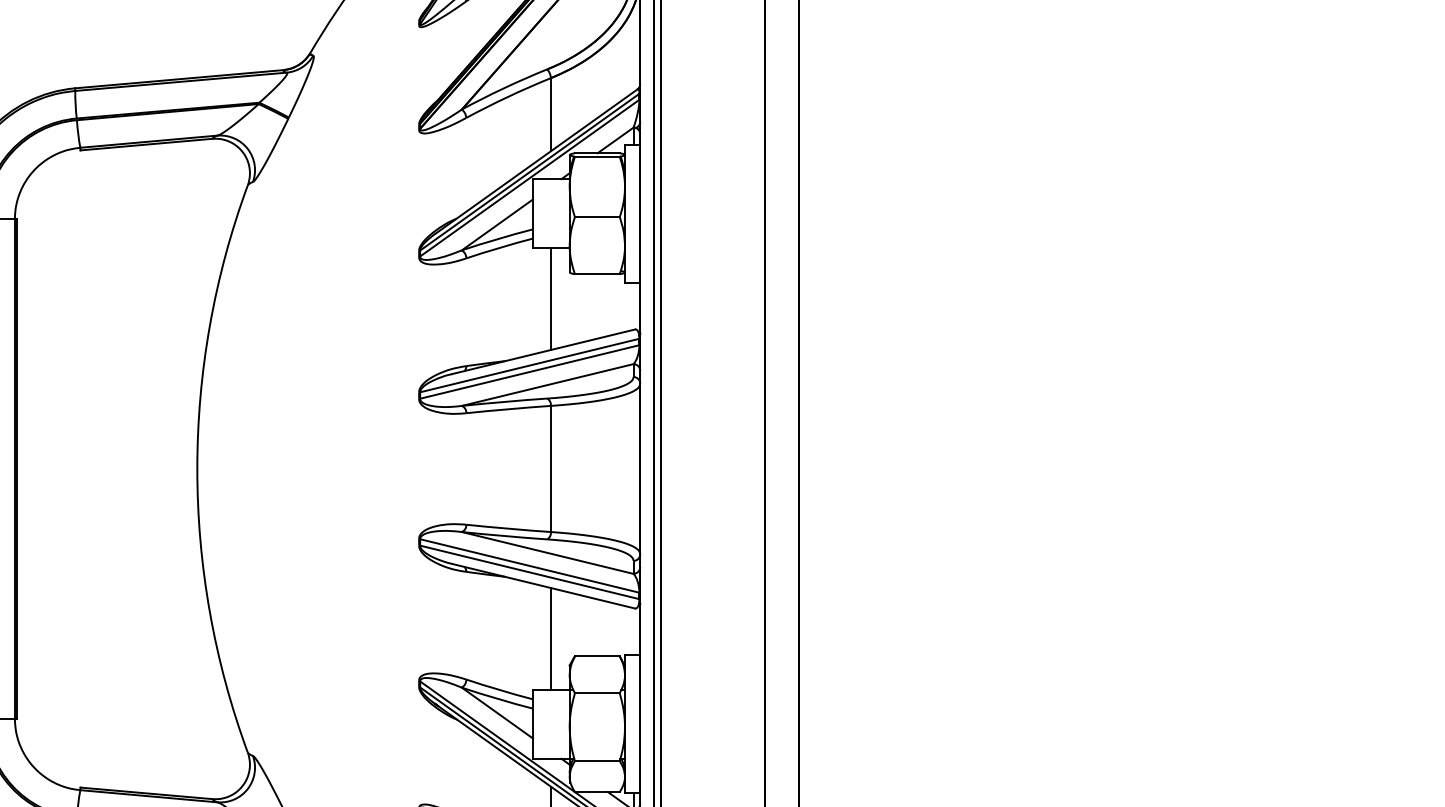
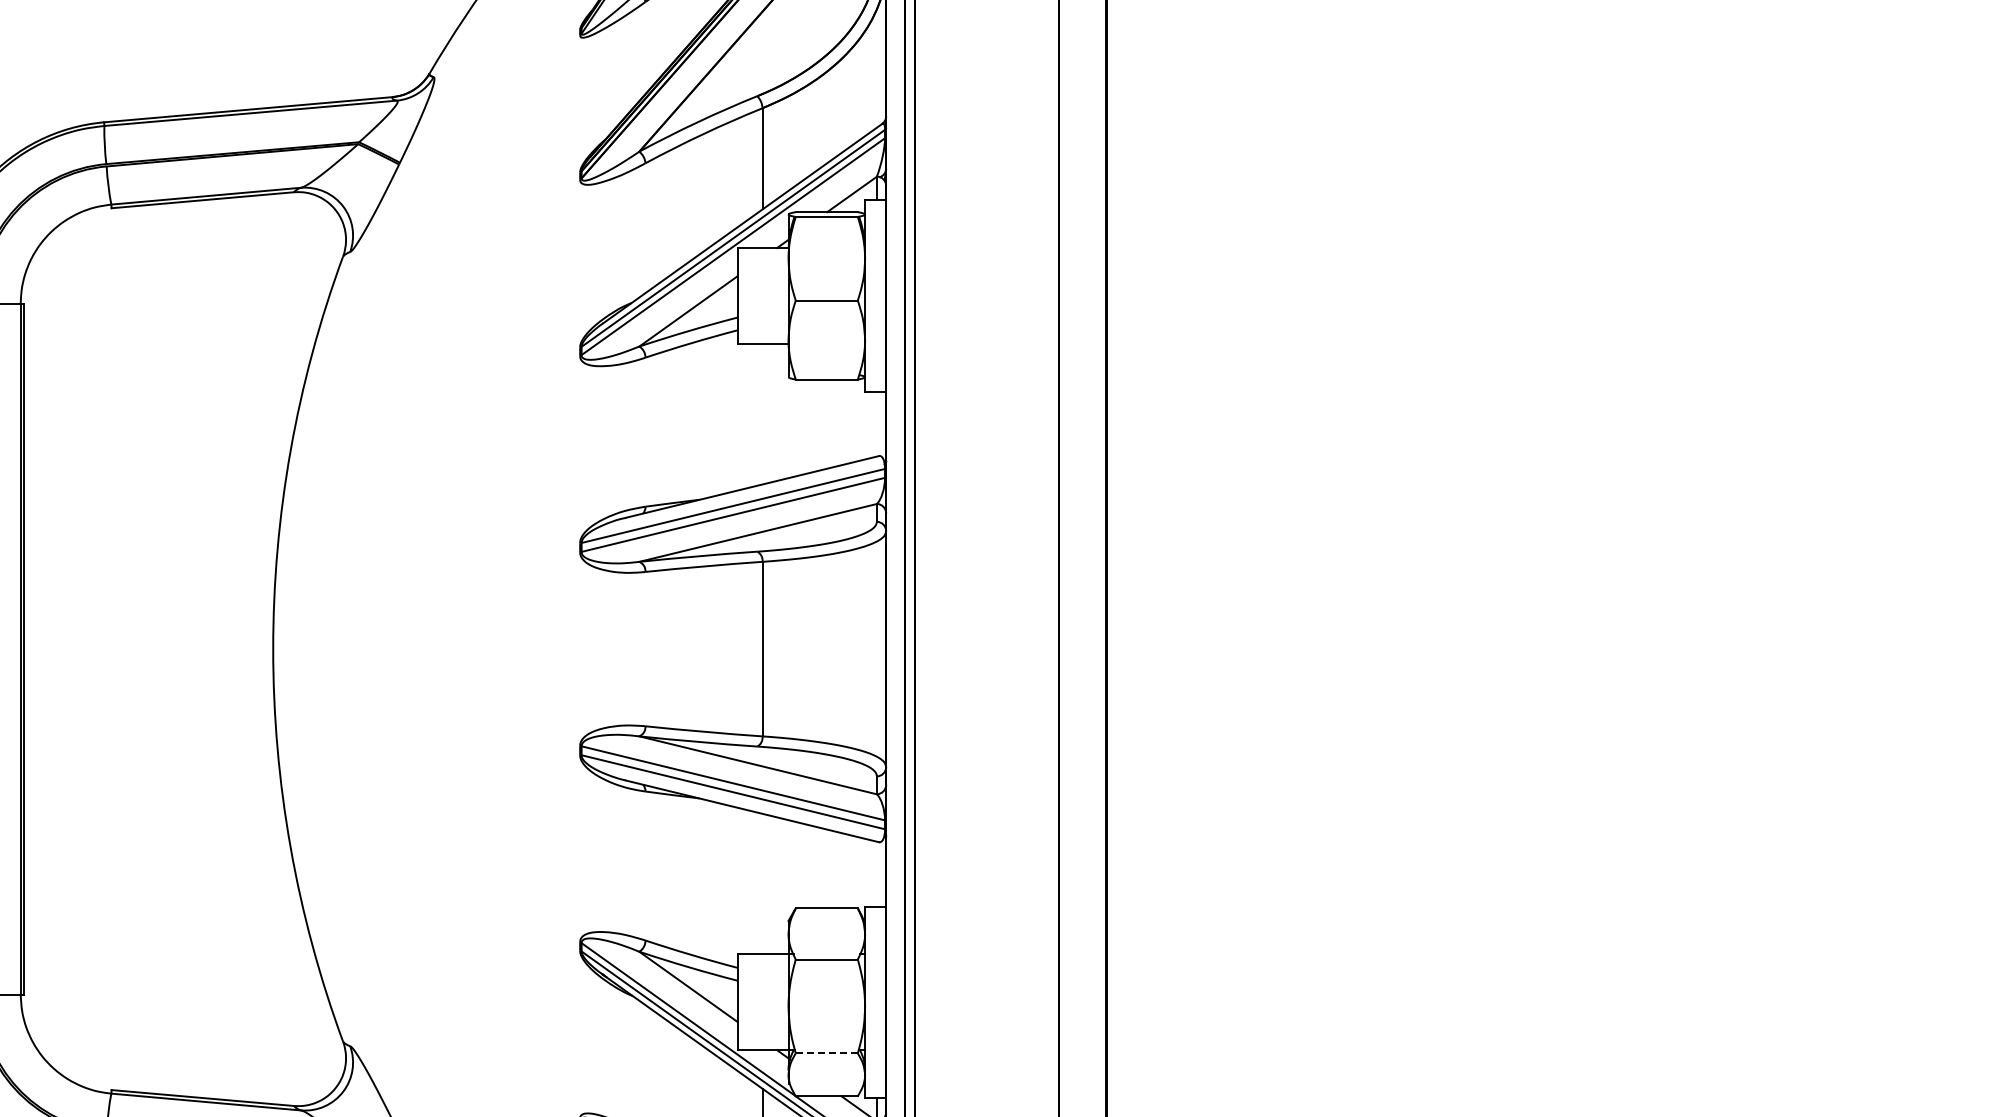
line: (550, 298) -> (762, 413), removed
line: (550, 638) -> (762, 883), removed
line: (597, 761) -> (826, 1053), solid -> dashed

